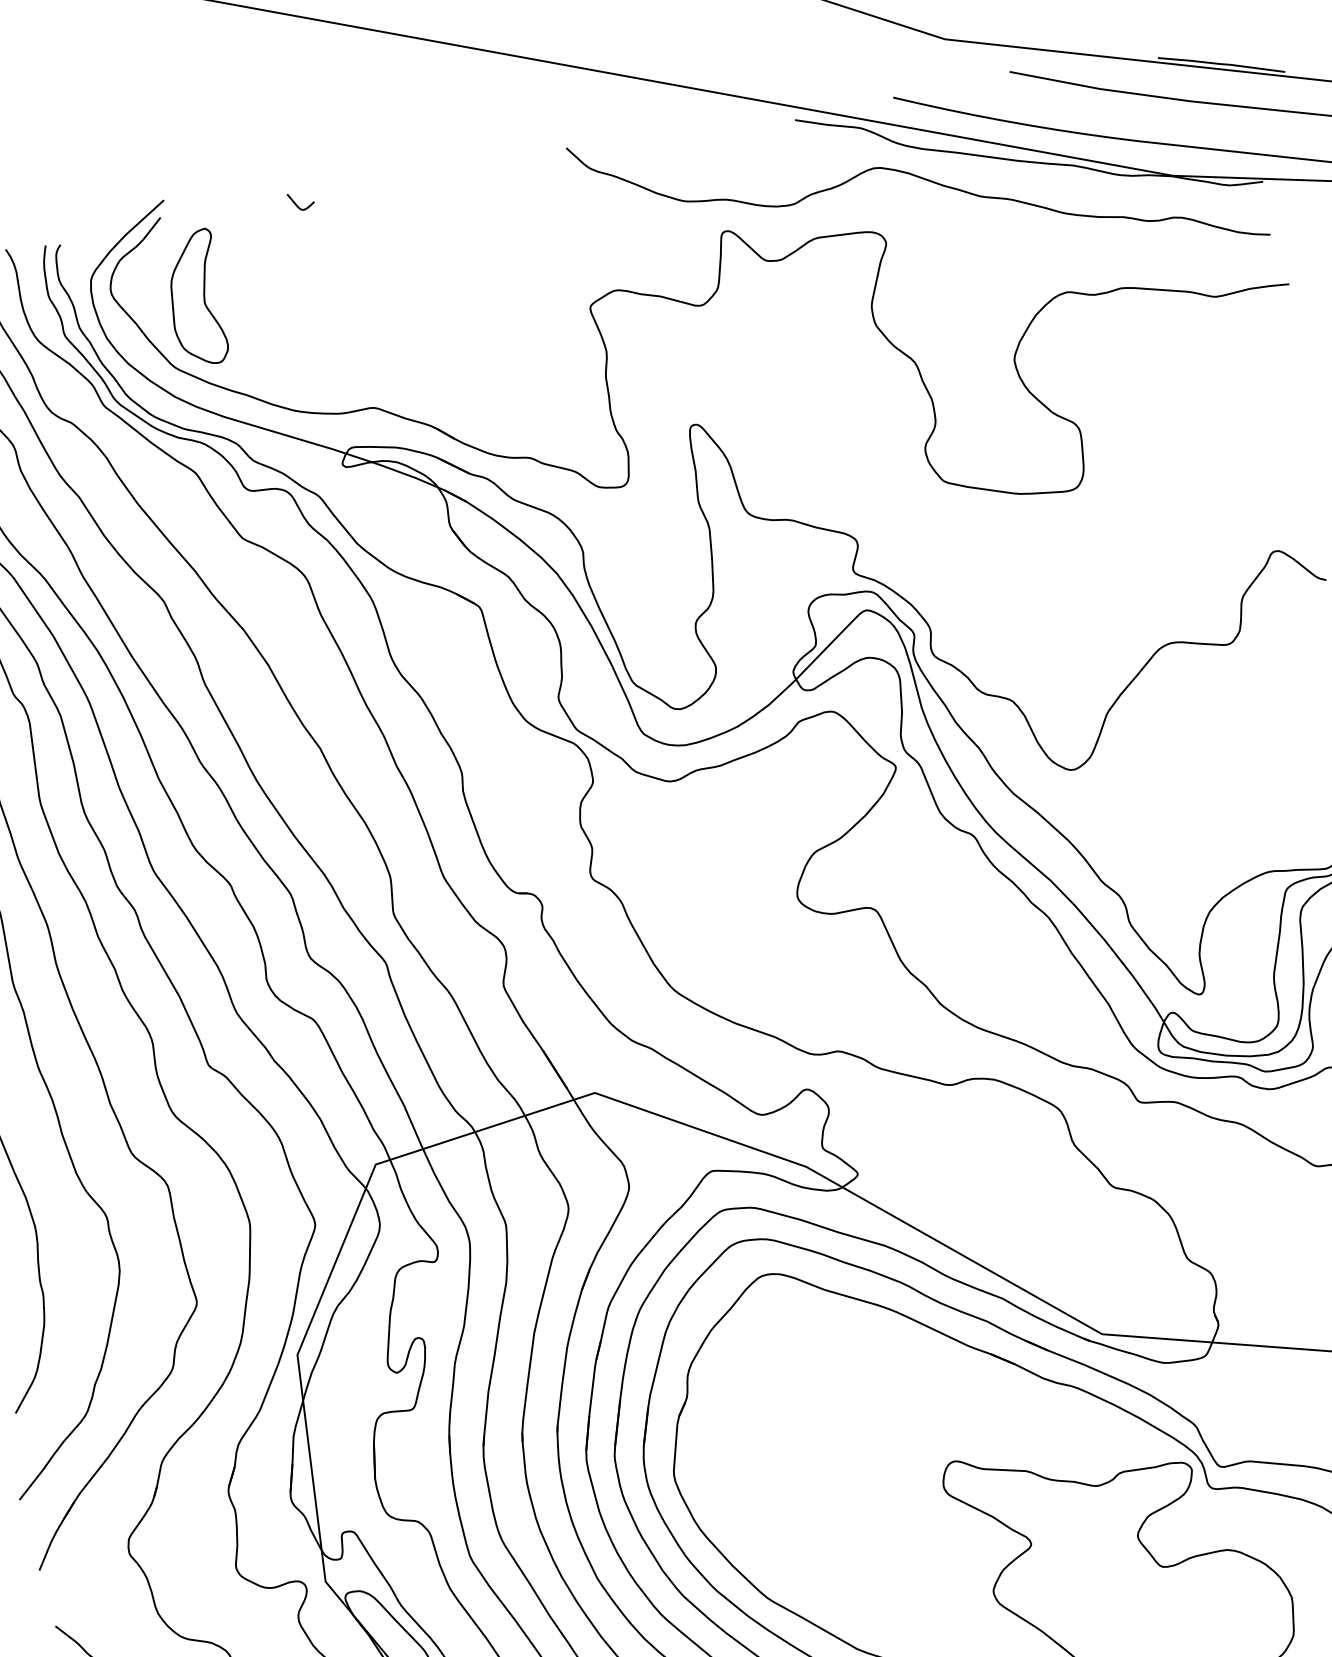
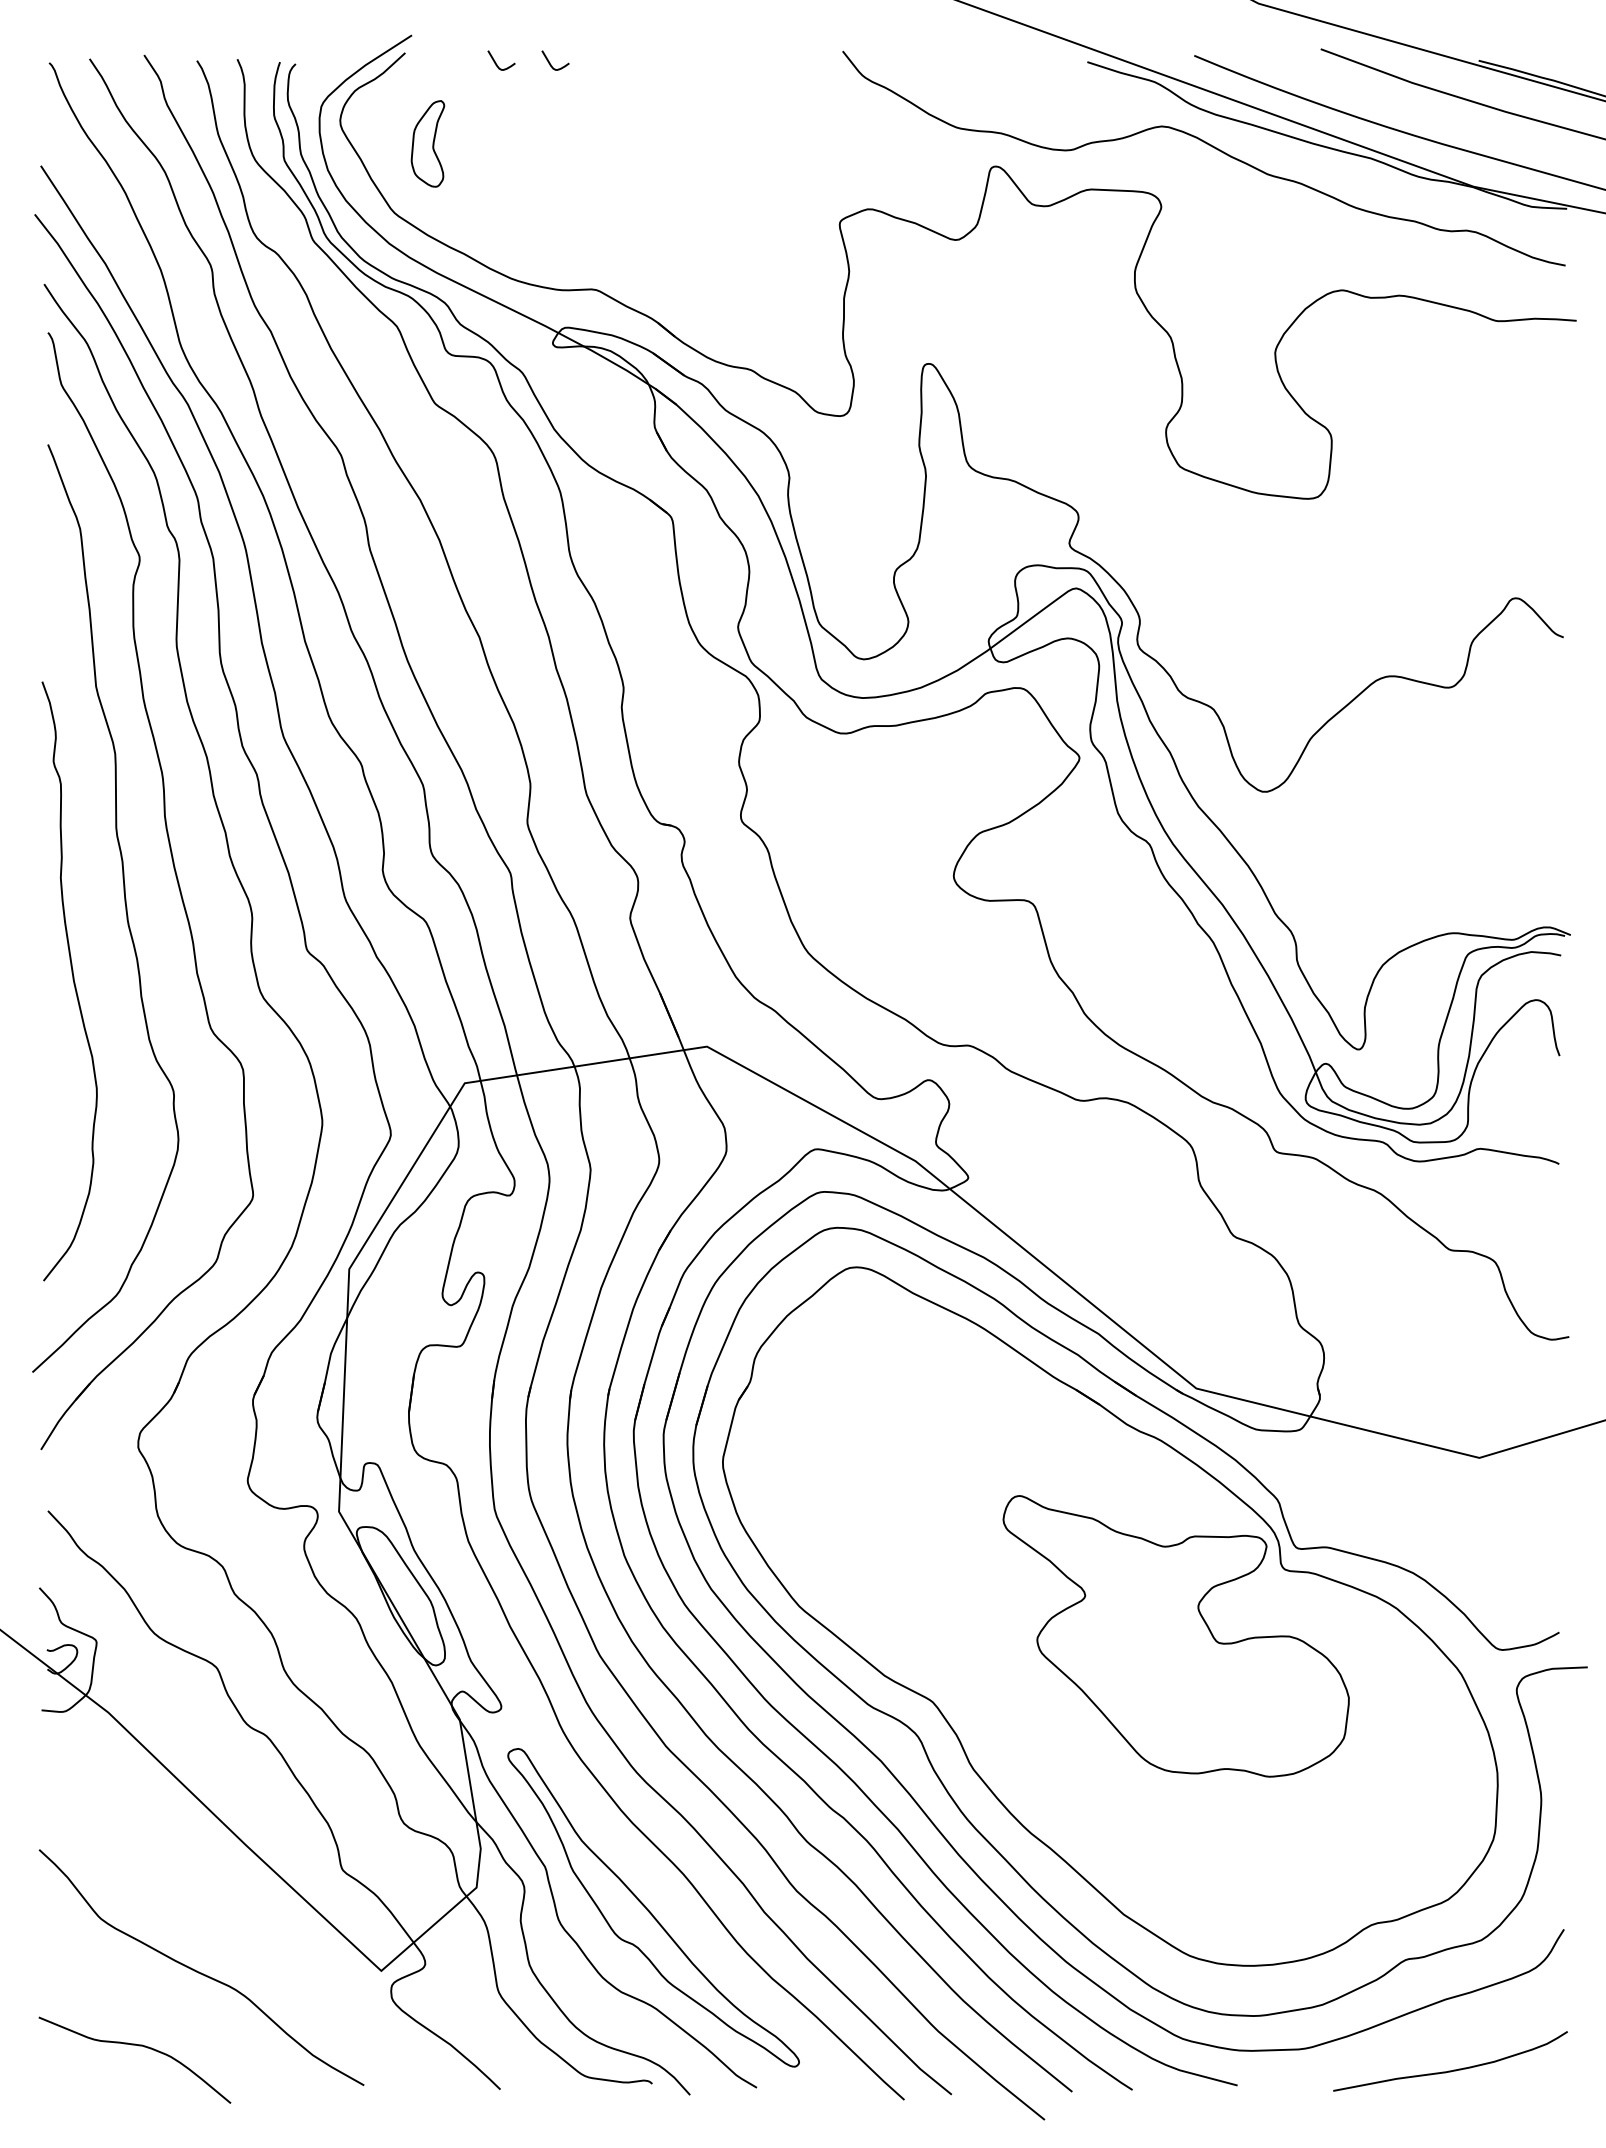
curve: (246, 212) -> (496, 62), added
part: (195, 298) -> (427, 143), size x0.6

